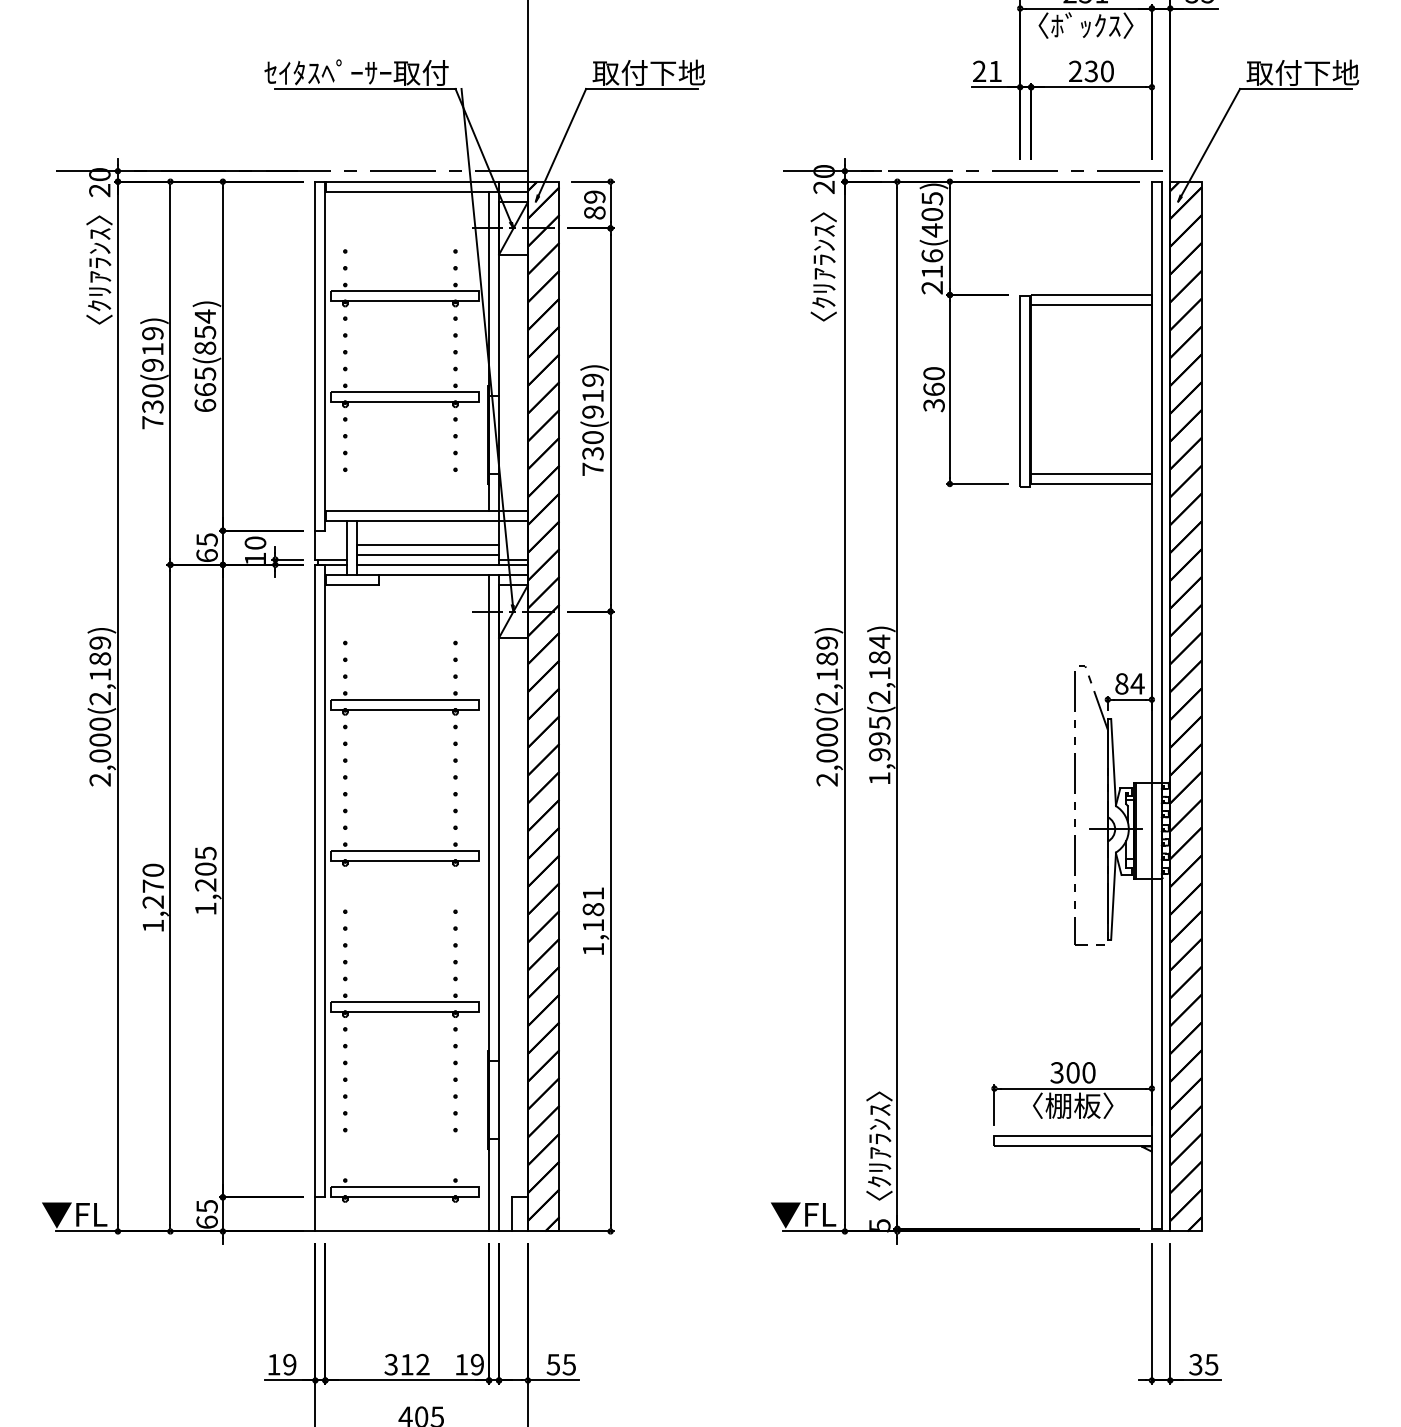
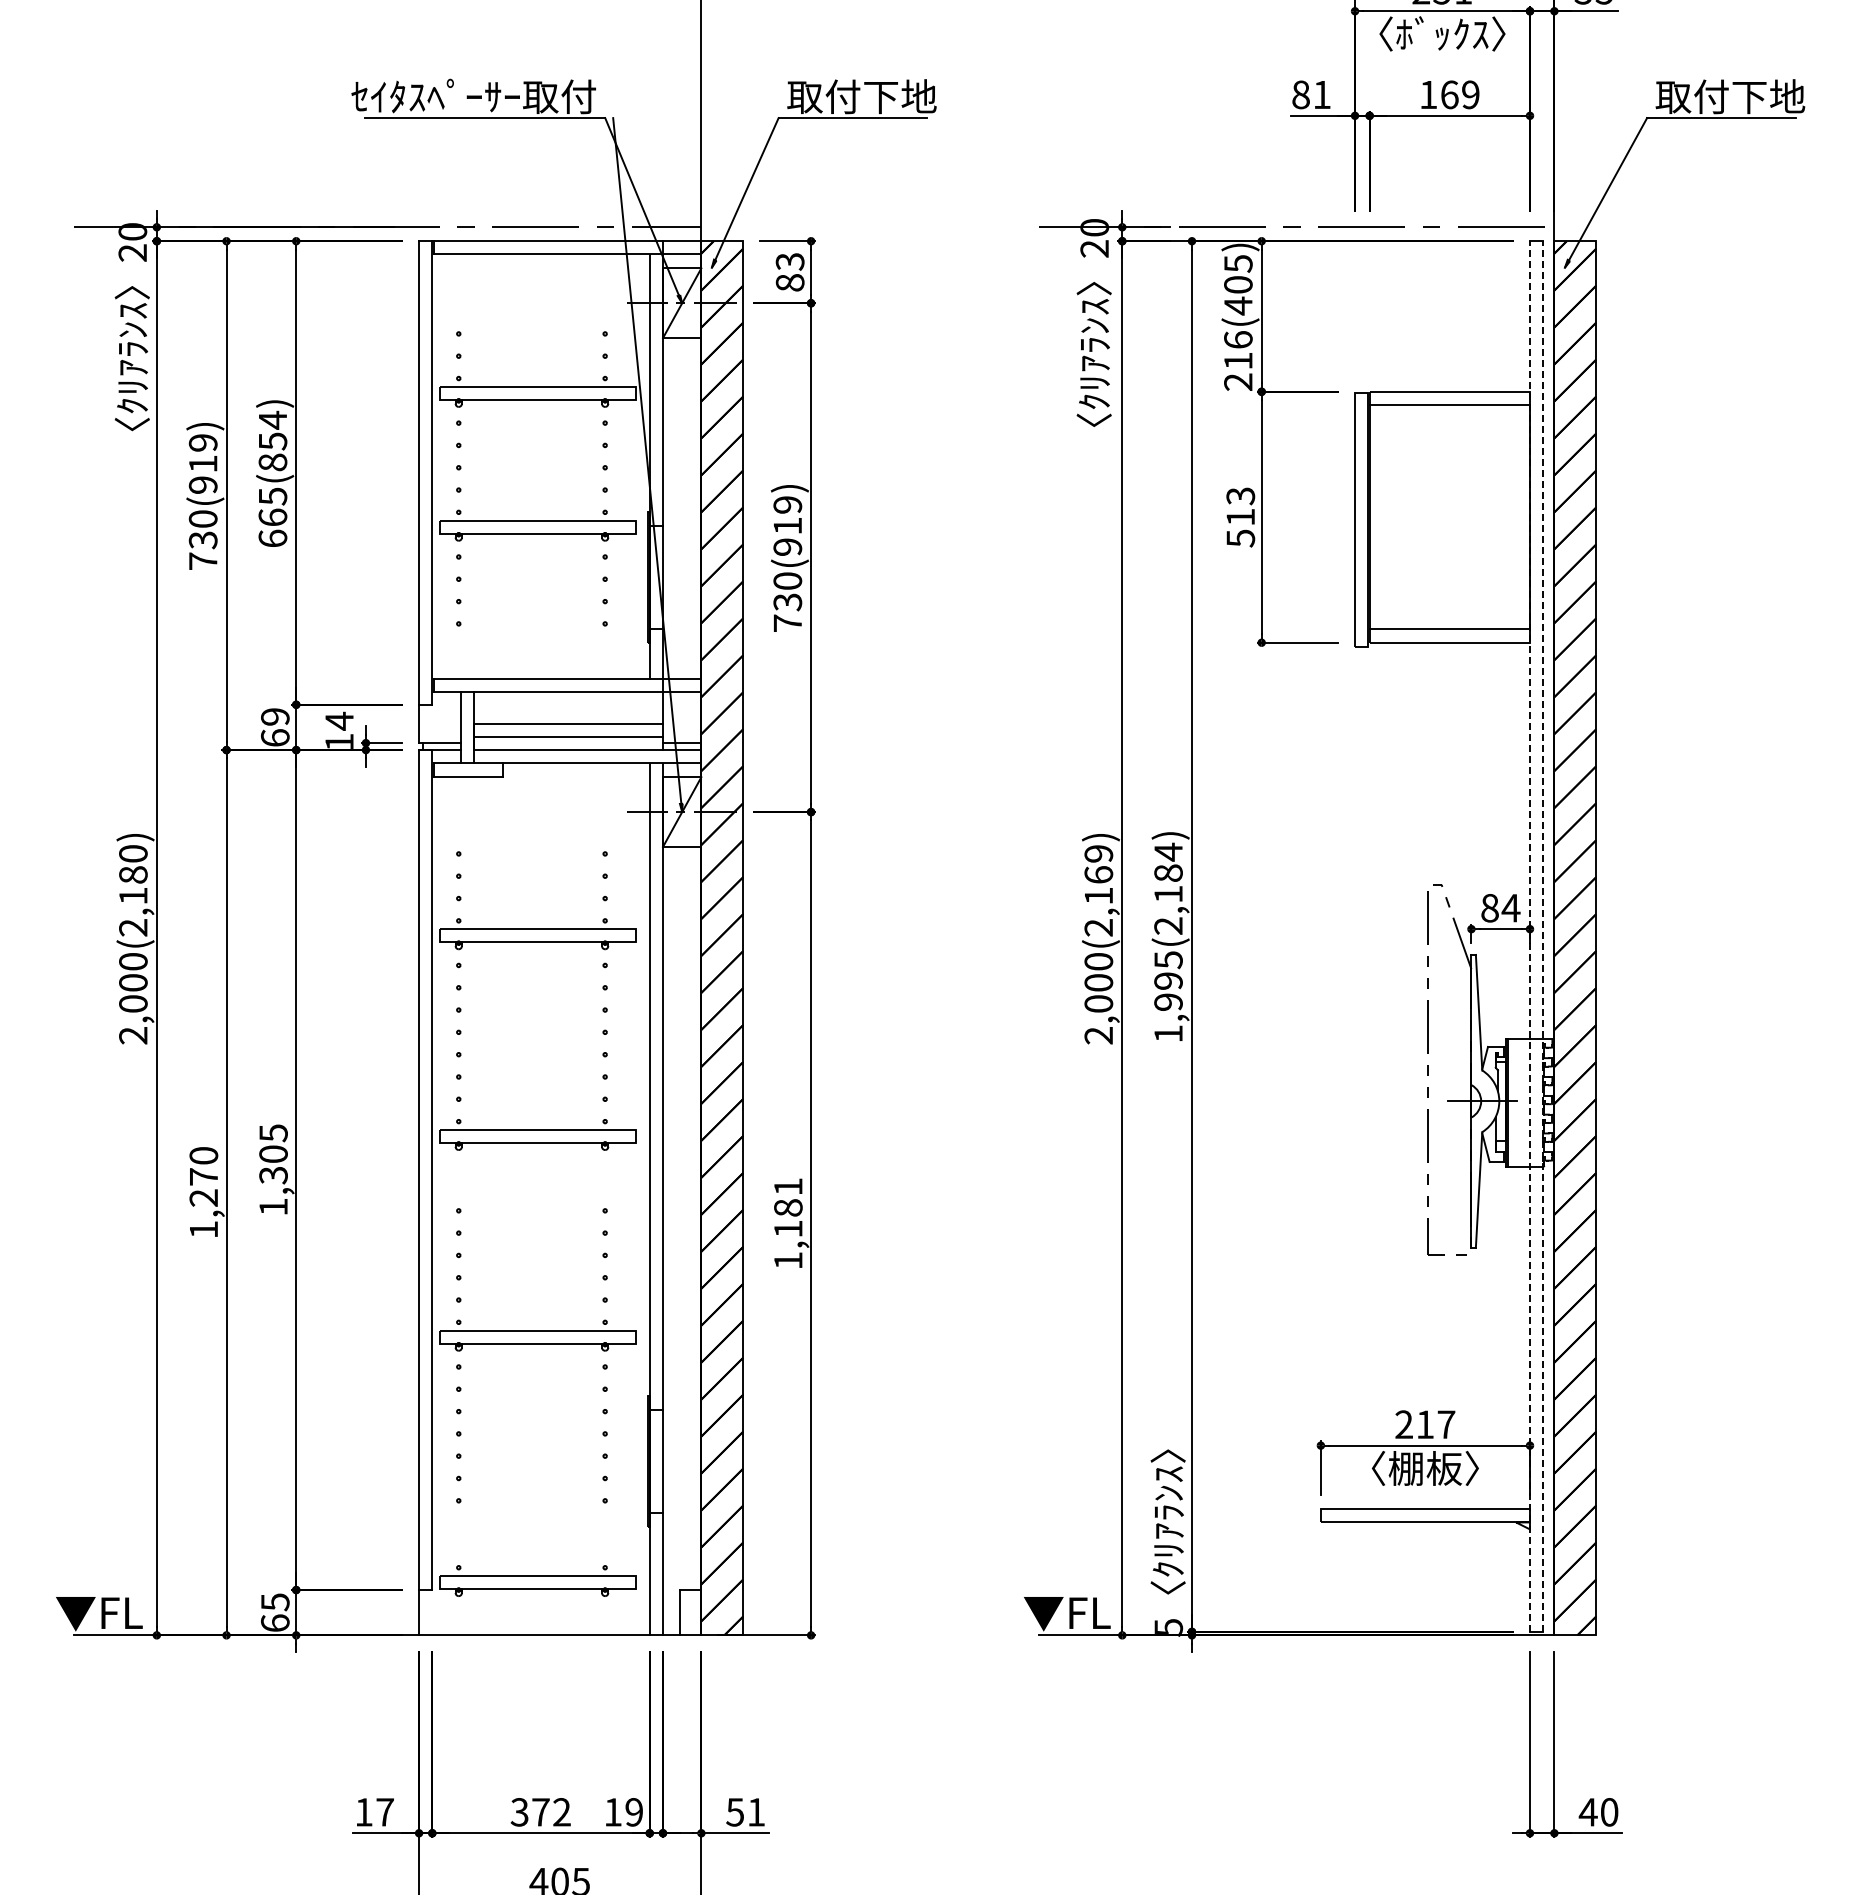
text: (979, 71) -> (1300, 94), 21 -> 81
text: (1091, 71) -> (1449, 94), 230 -> 169
text: (595, 196) -> (790, 261), 89 -> 83
text: (933, 388) -> (1240, 516), 360 -> 513
text: (207, 540) -> (275, 717), 65 -> 69
text: (255, 542) -> (339, 720), 10 -> 14
text: (100, 642) -> (133, 853), 2,000(2,189) -> 2,000(2,180)
text: (827, 658) -> (1098, 874), 2,000(2,189) -> 2,000(2,169)
line: (1151, 705) -> (1529, 936), solid -> dashed
line: (1162, 705) -> (1543, 936), solid -> dashed
text: (205, 885) -> (273, 1175), 1,205 -> 1,305
text: (1073, 1072) -> (1425, 1424), 300 -> 217
text: (289, 1364) -> (384, 1812), 19 -> 17
text: (406, 1364) -> (540, 1812), 312 -> 372
text: (568, 1364) -> (755, 1812), 55 -> 51
text: (1203, 1364) -> (1598, 1812), 35 -> 40

